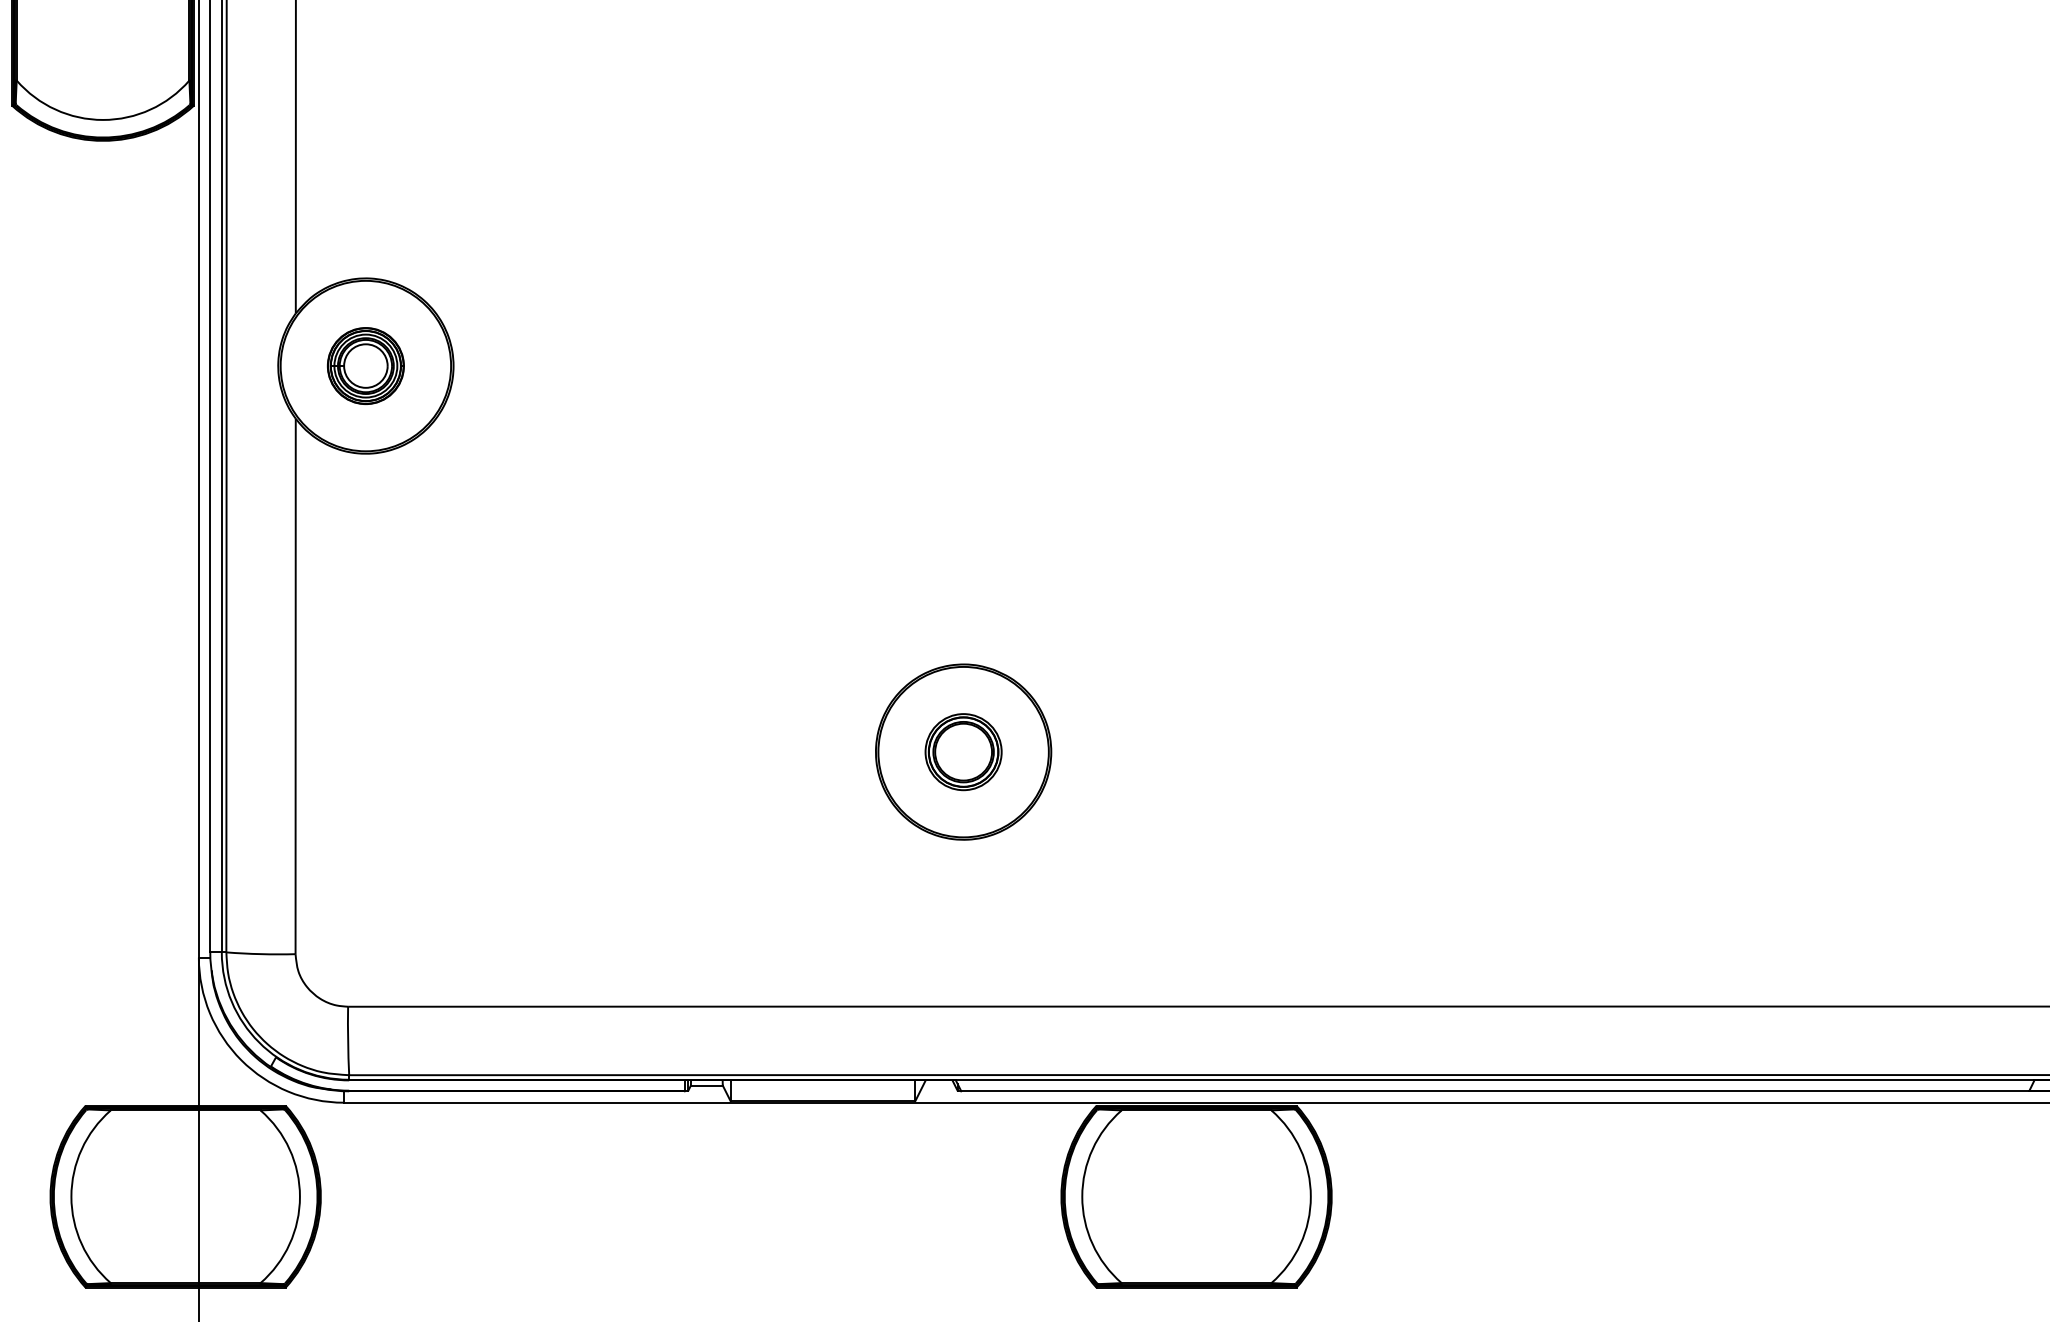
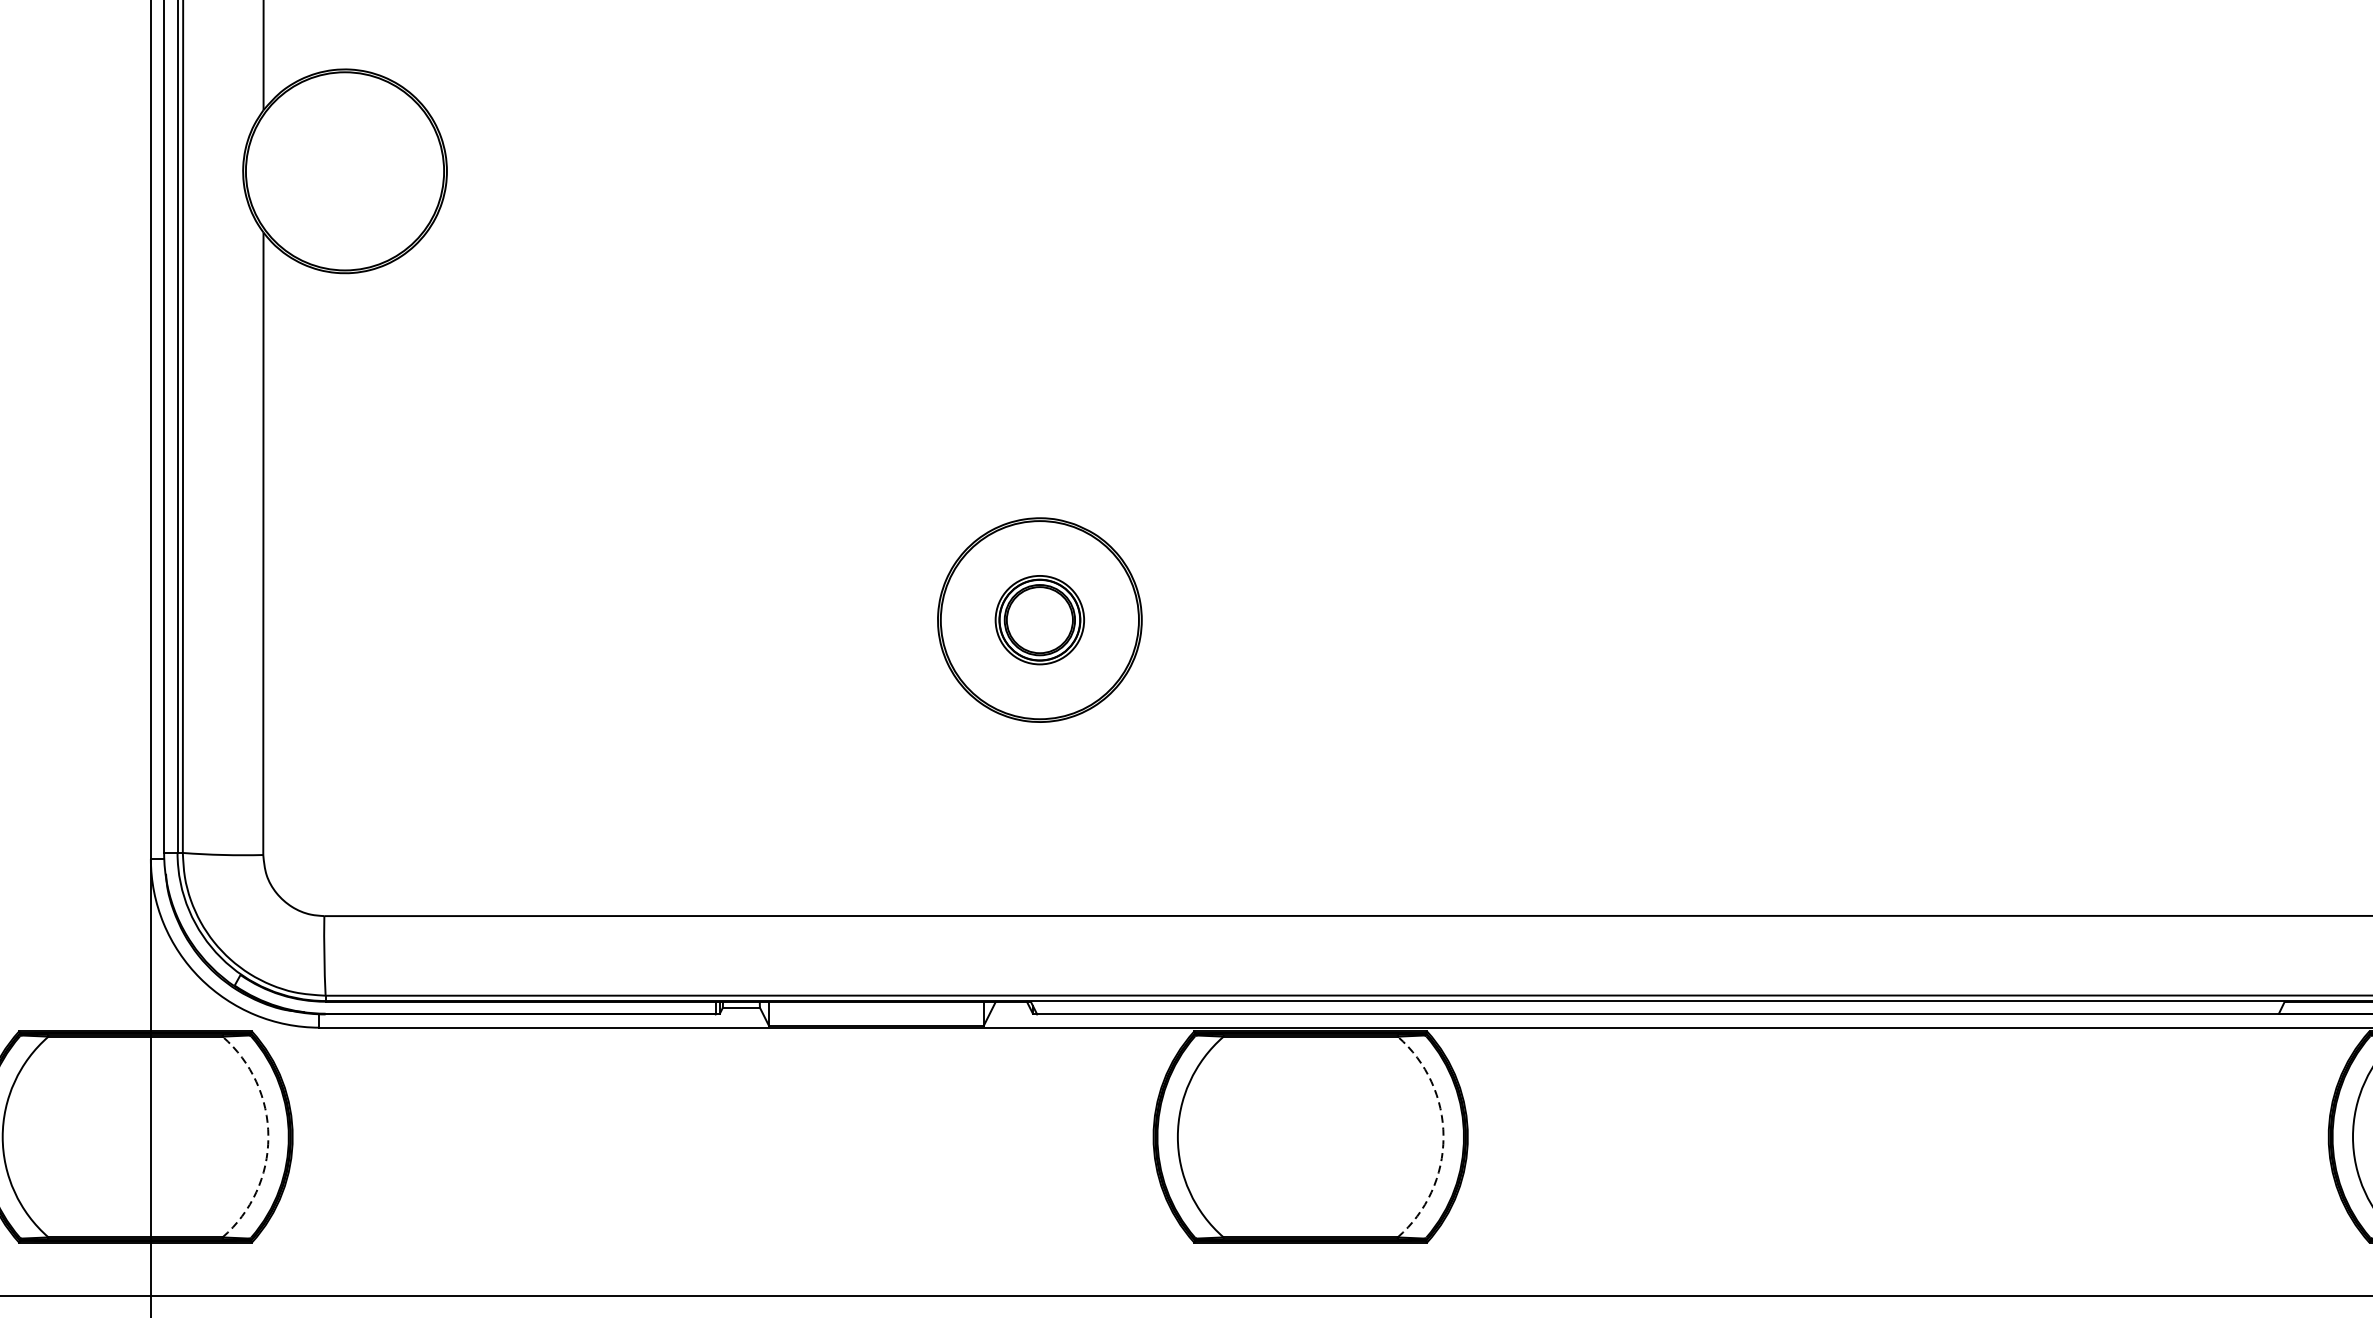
part: (365, 365) -> (344, 170), removed
arc: (299, 1196) -> (267, 1136), solid -> dashed
arc: (1310, 1196) -> (1443, 1136), solid -> dashed

